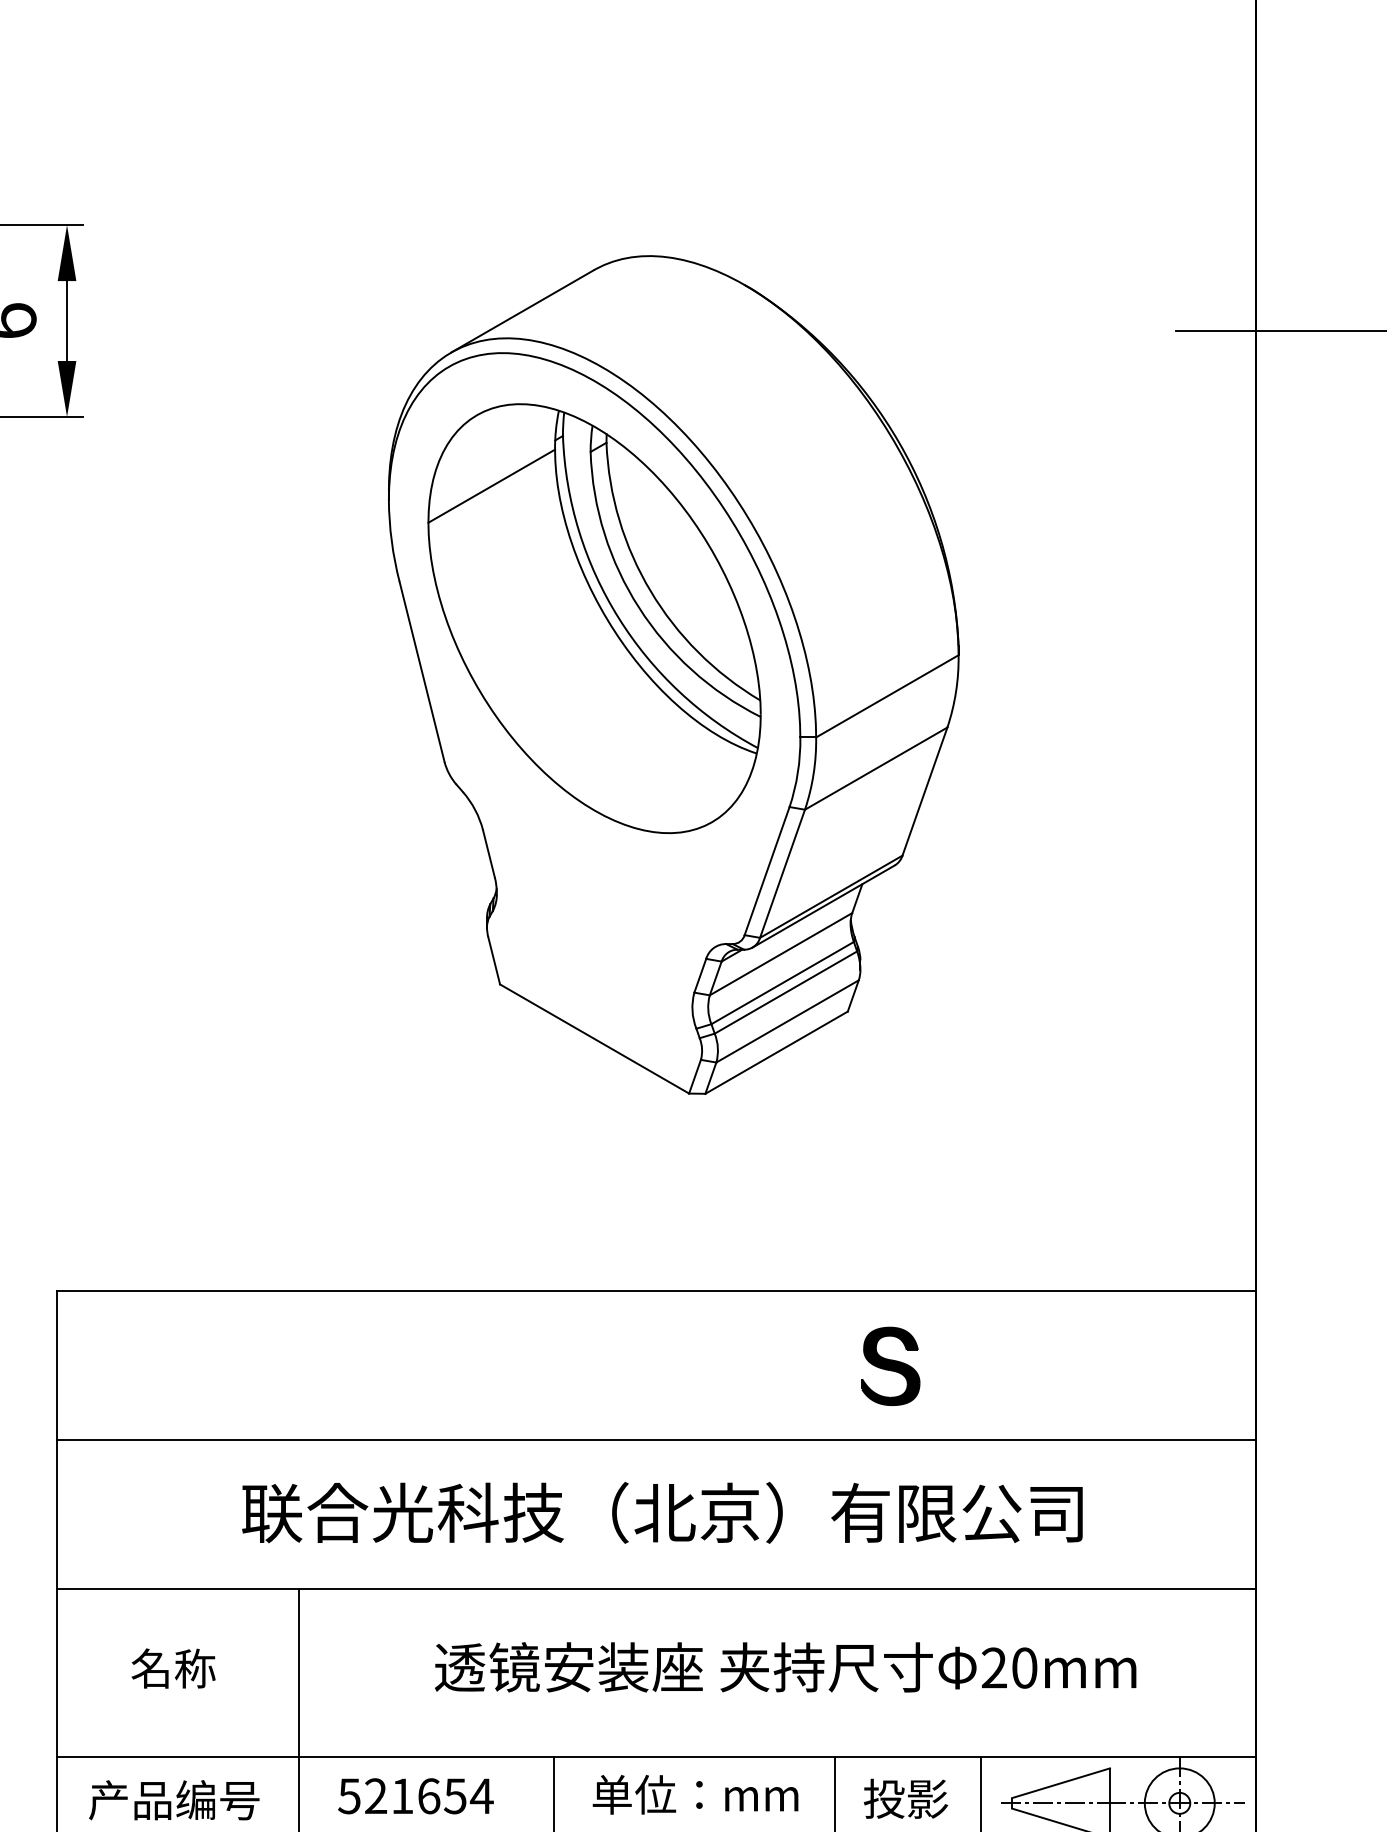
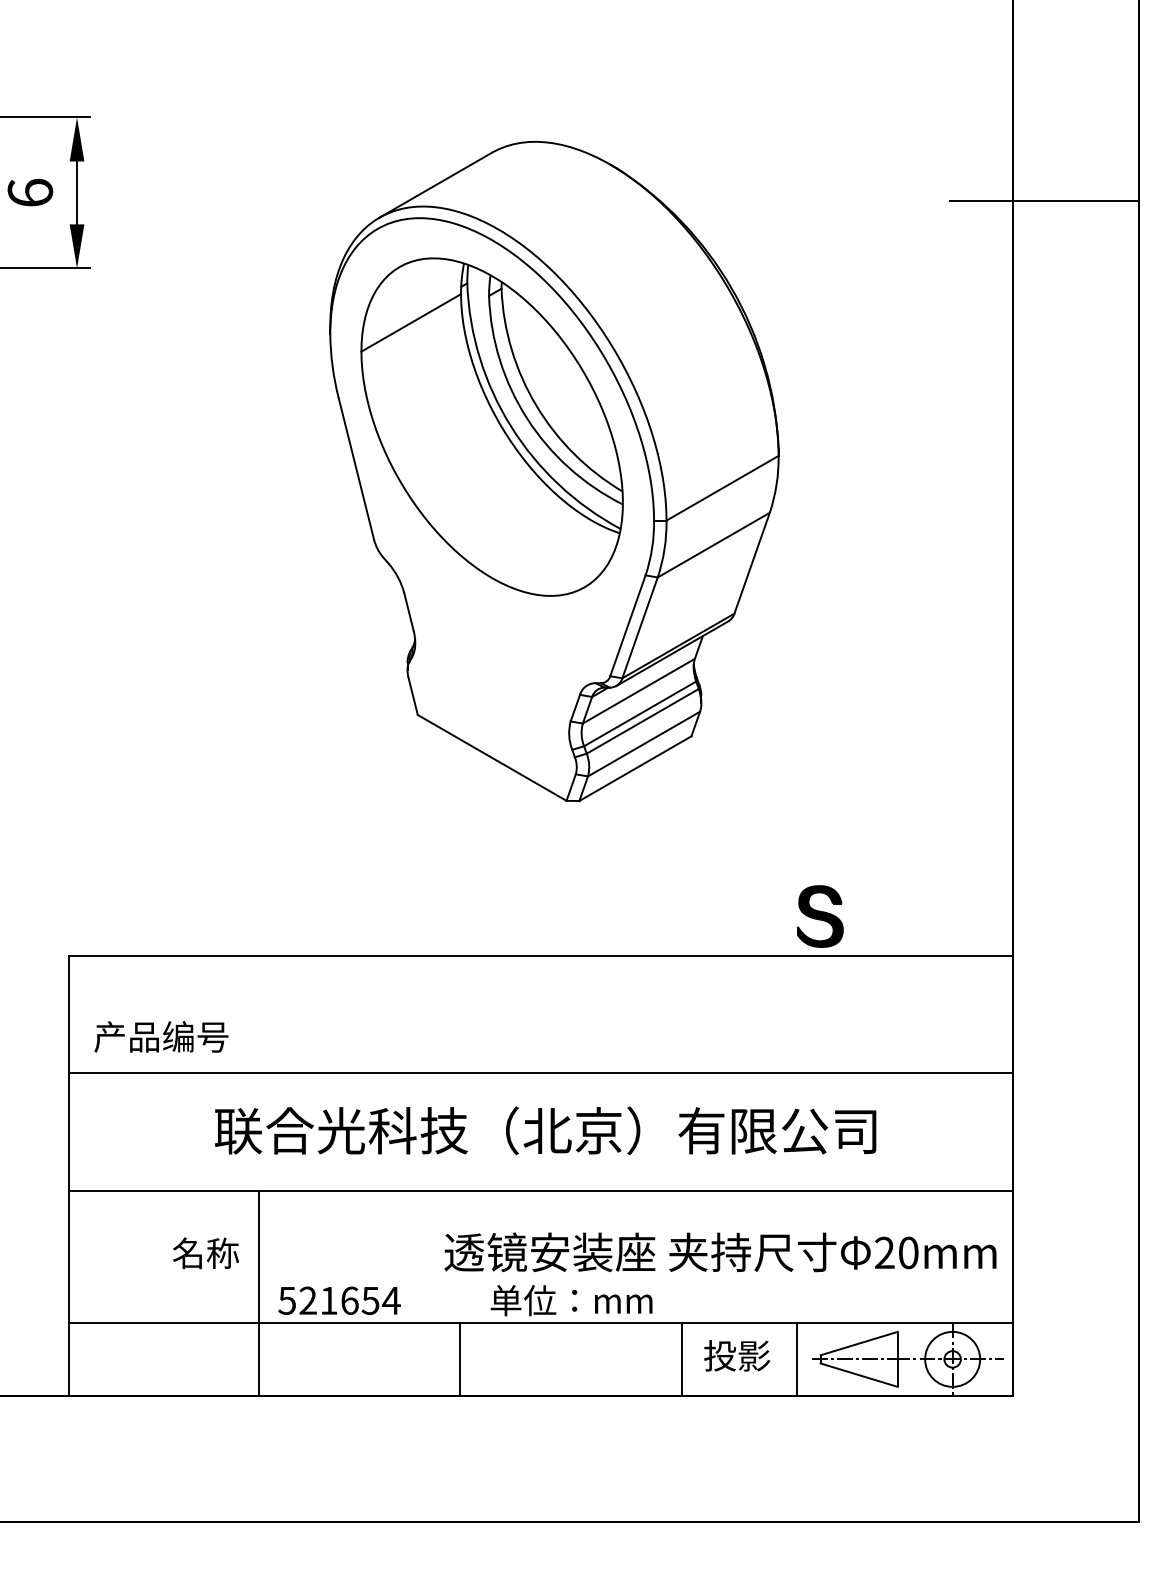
part: (891, 1366) -> (820, 916), moved
text: (785, 1667) -> (720, 1252), moved
text: (173, 1668) -> (205, 1253), moved
text: (695, 1794) -> (571, 1300), moved
text: (415, 1795) -> (339, 1300), moved
text: (174, 1799) -> (161, 1036), moved

